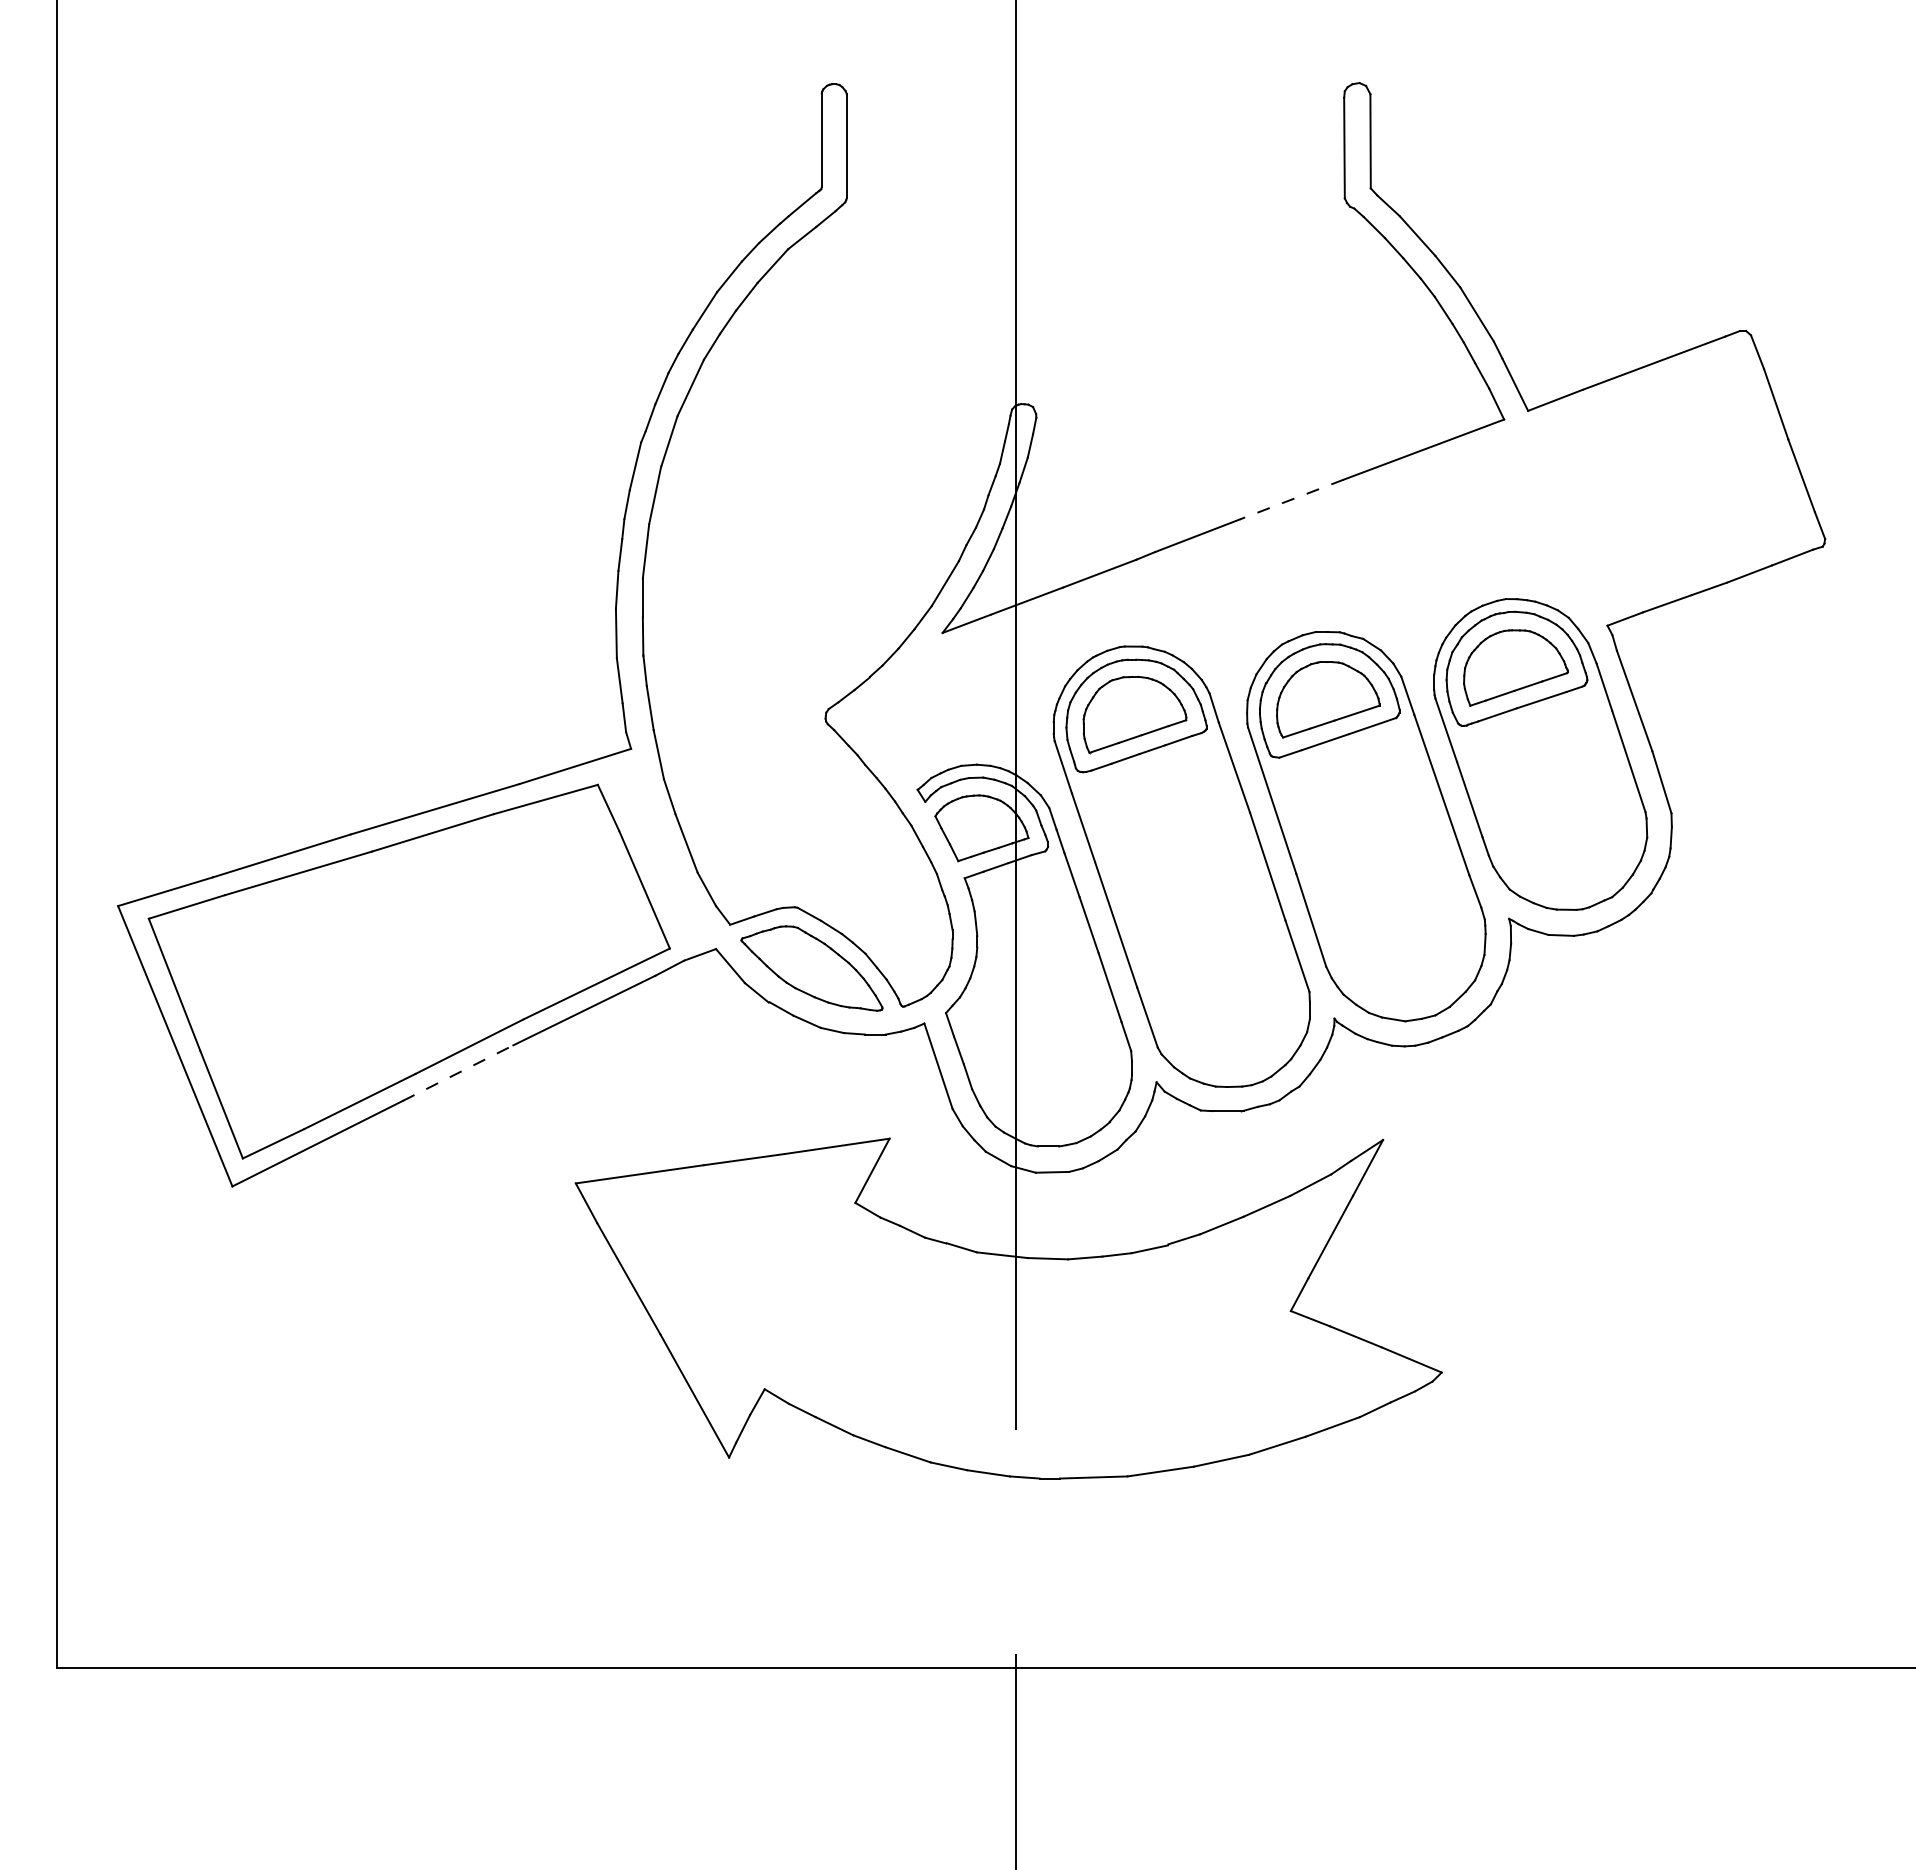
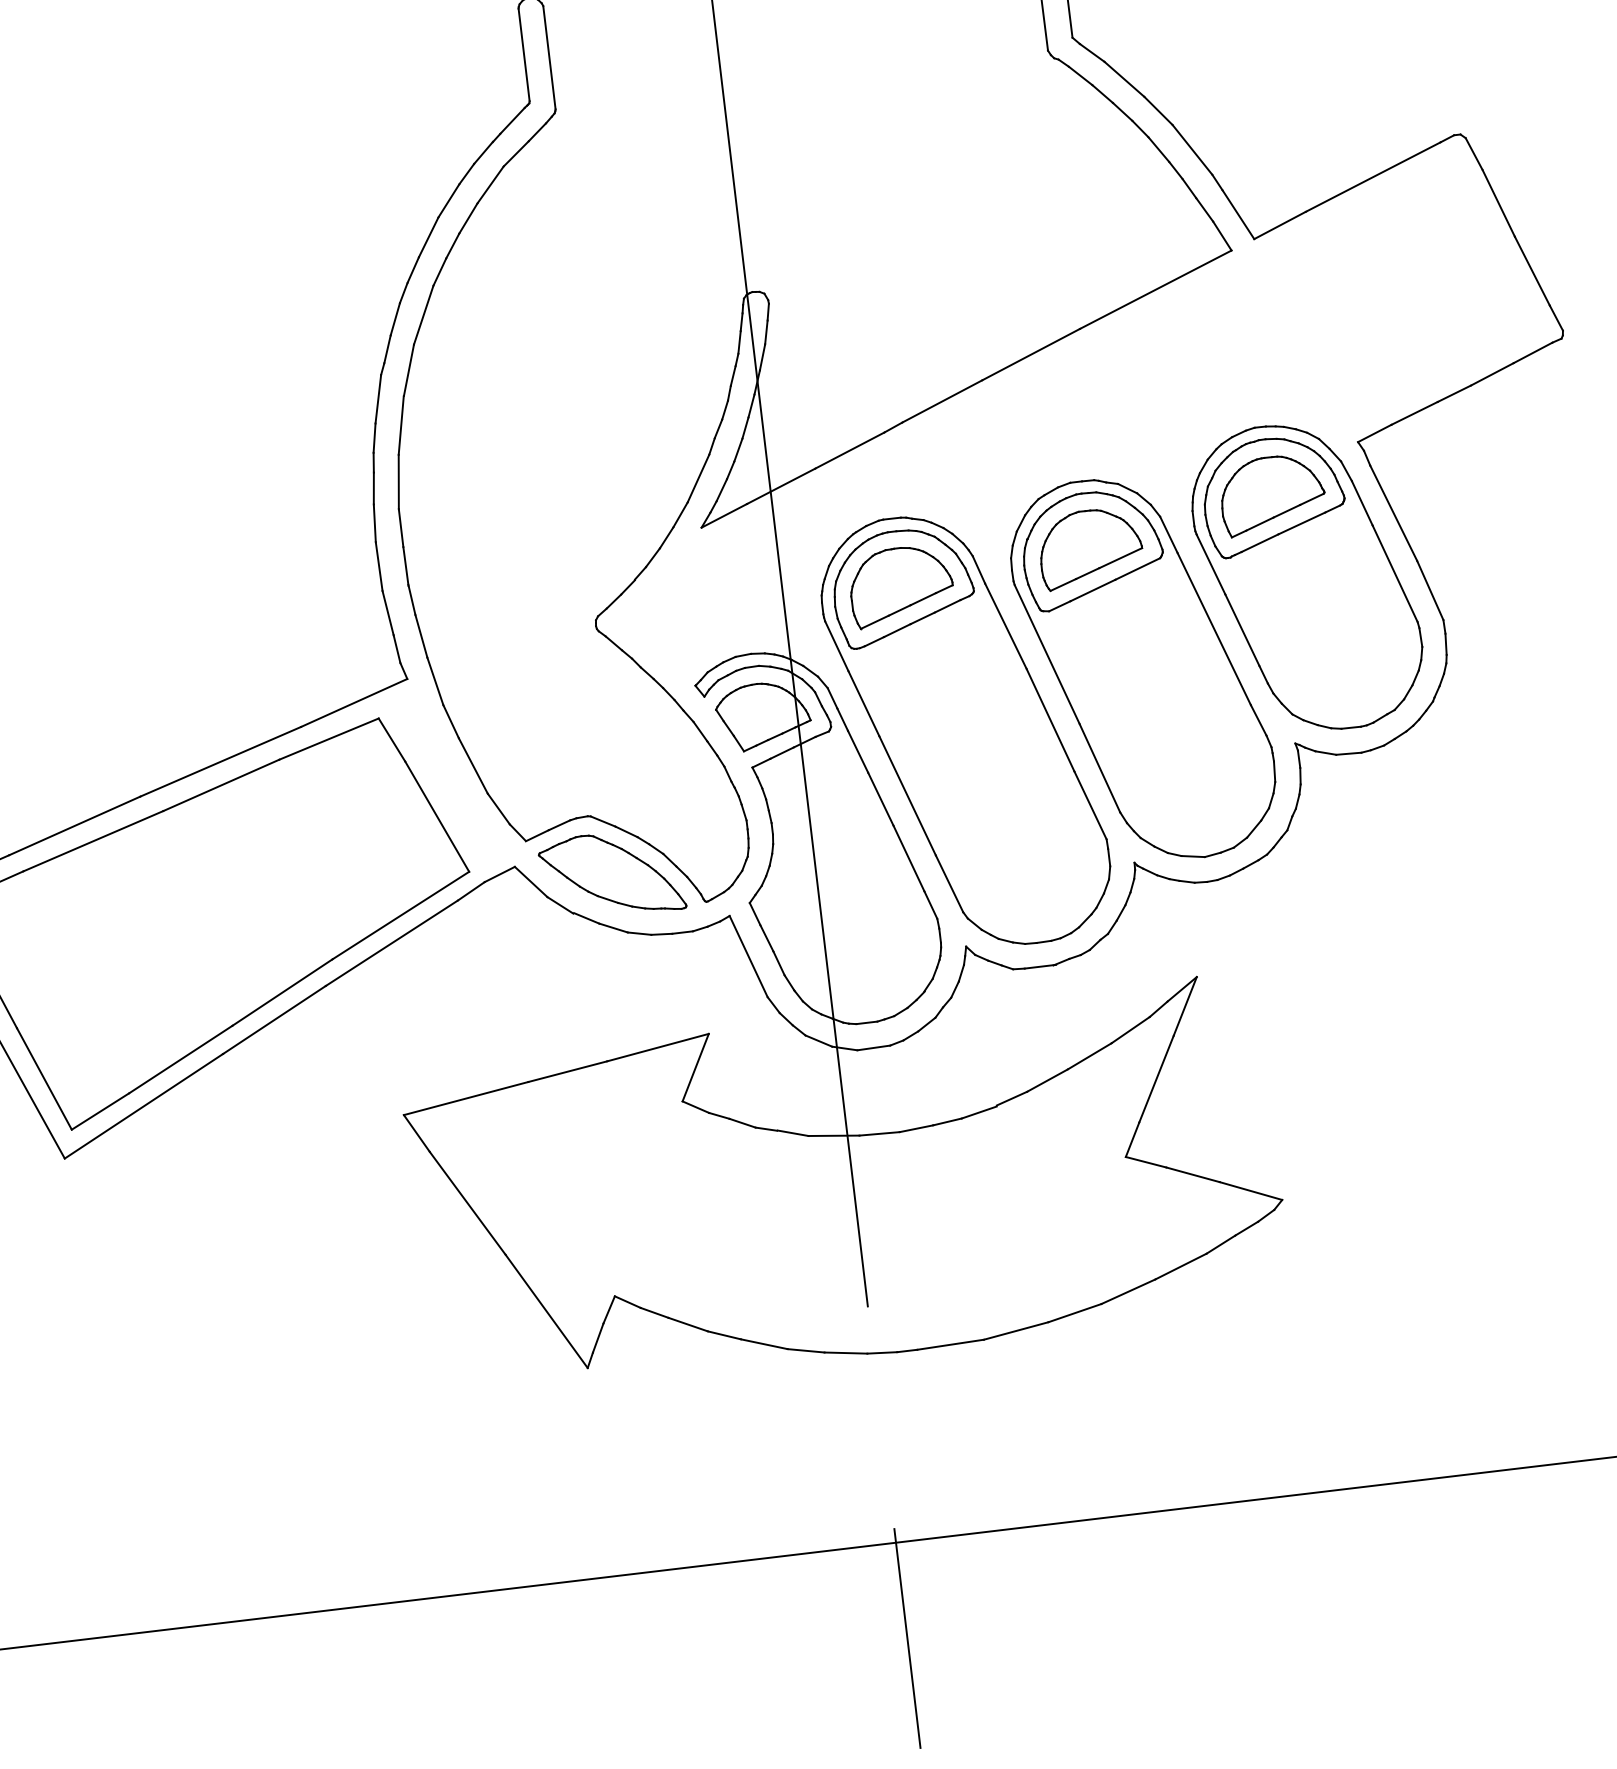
line: (1291, 499) -> (1030, 354), dashed -> solid
line: (458, 1073) -> (274, 1020), dashed -> solid

